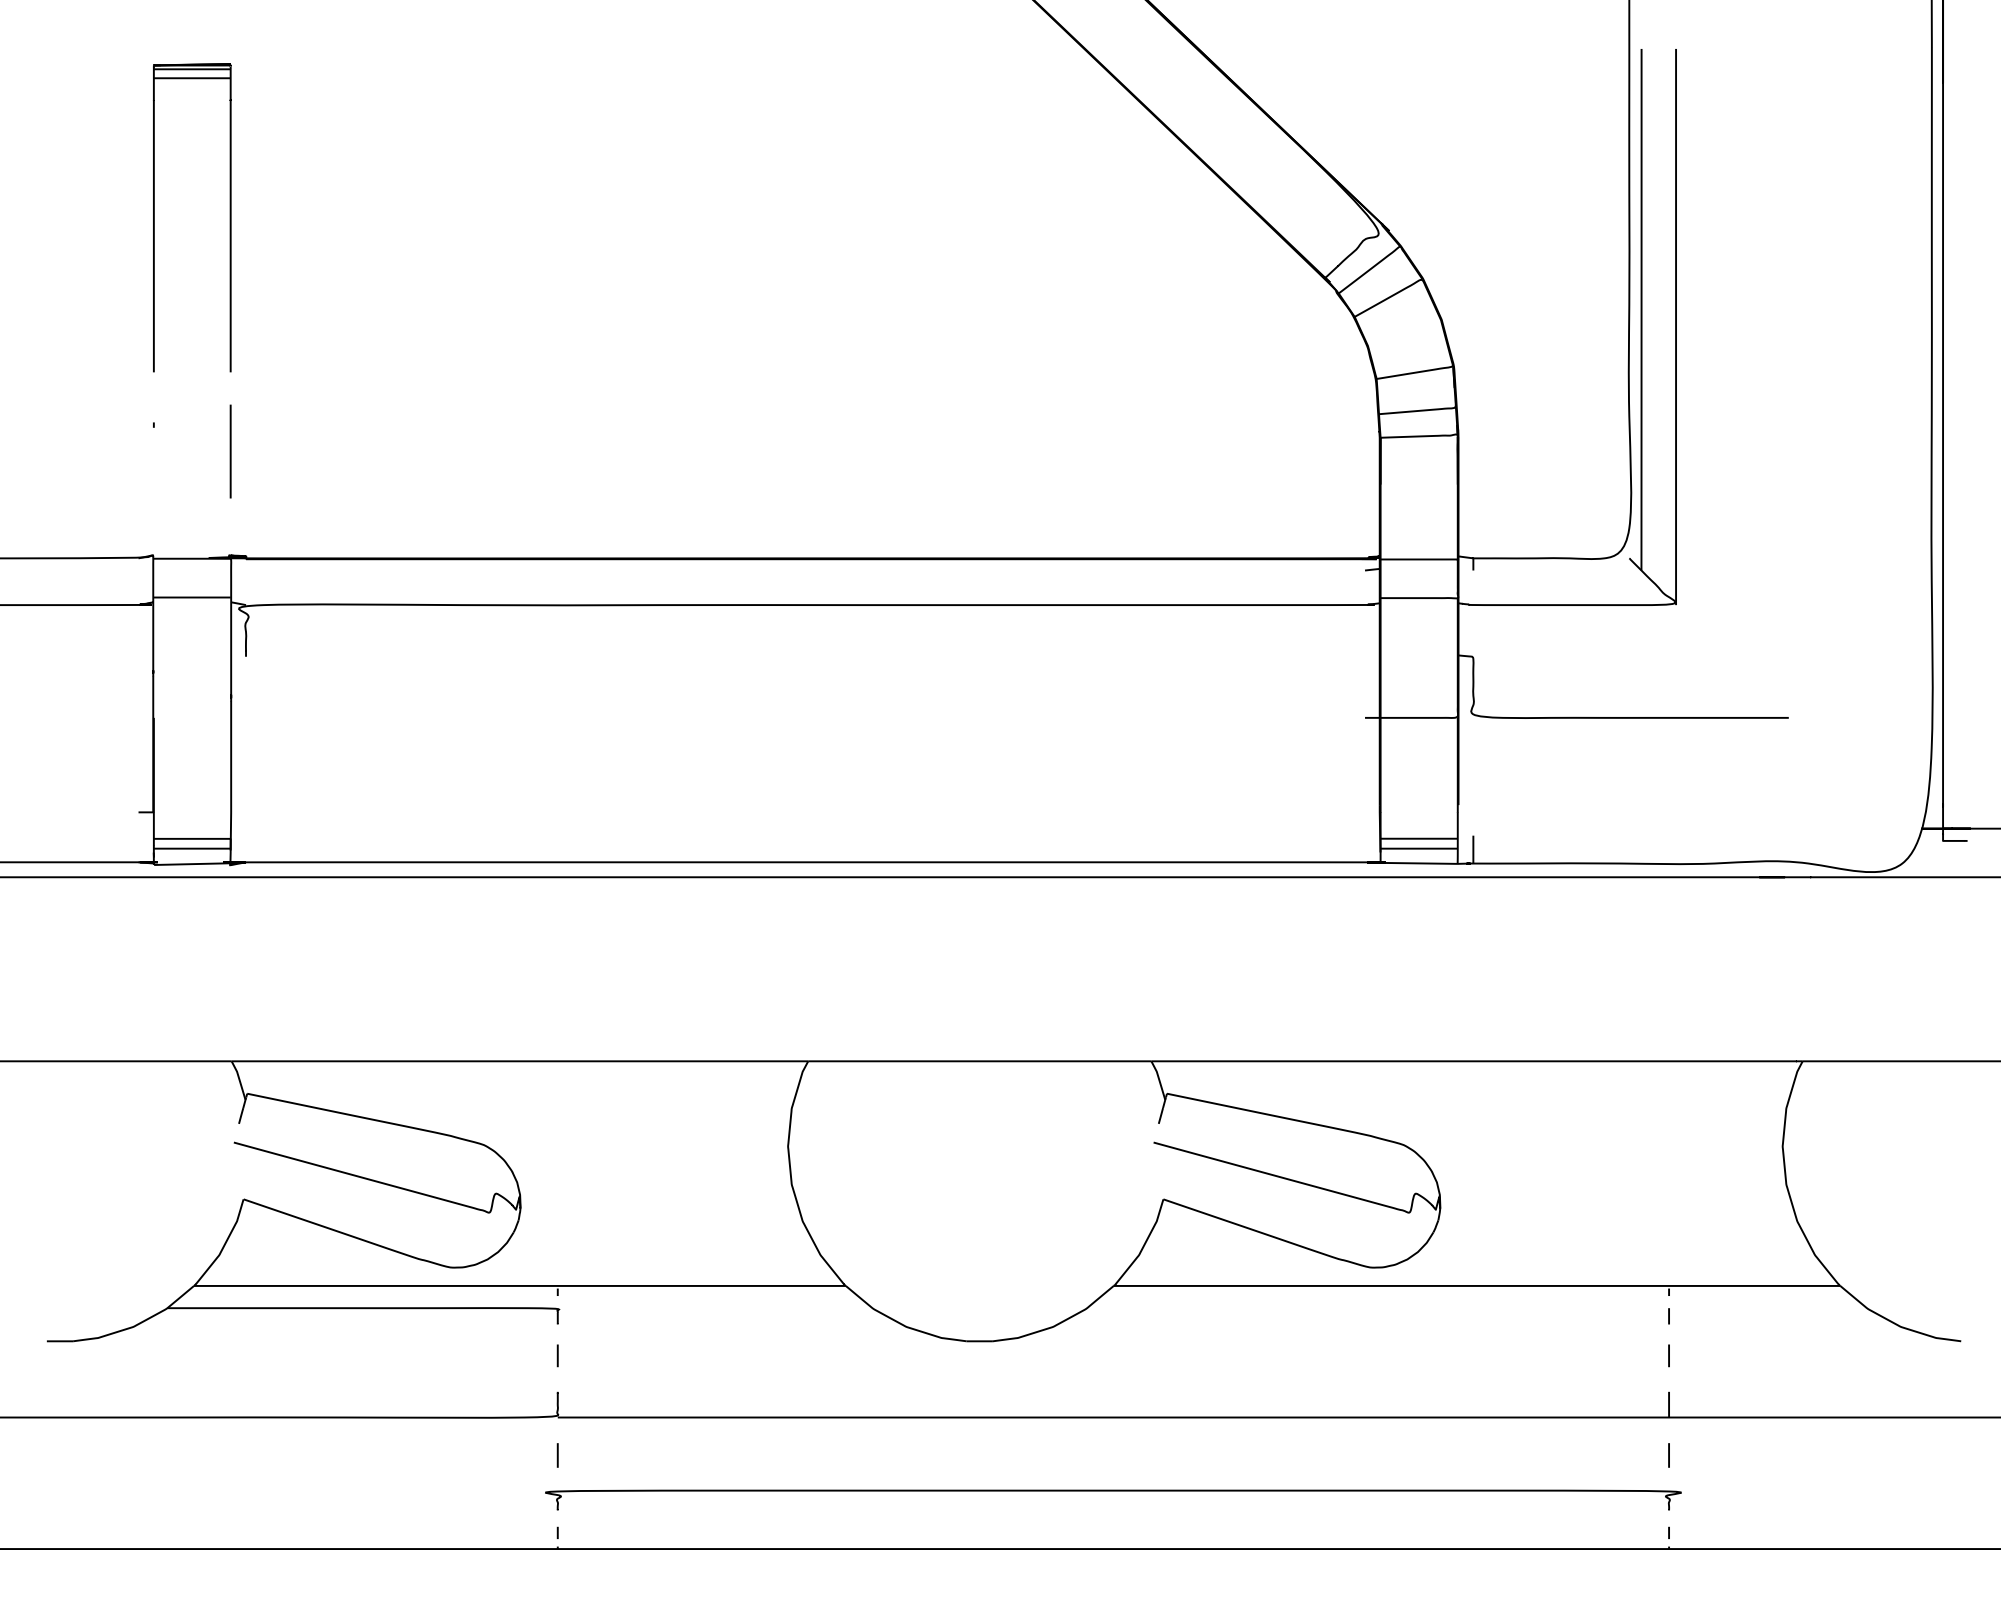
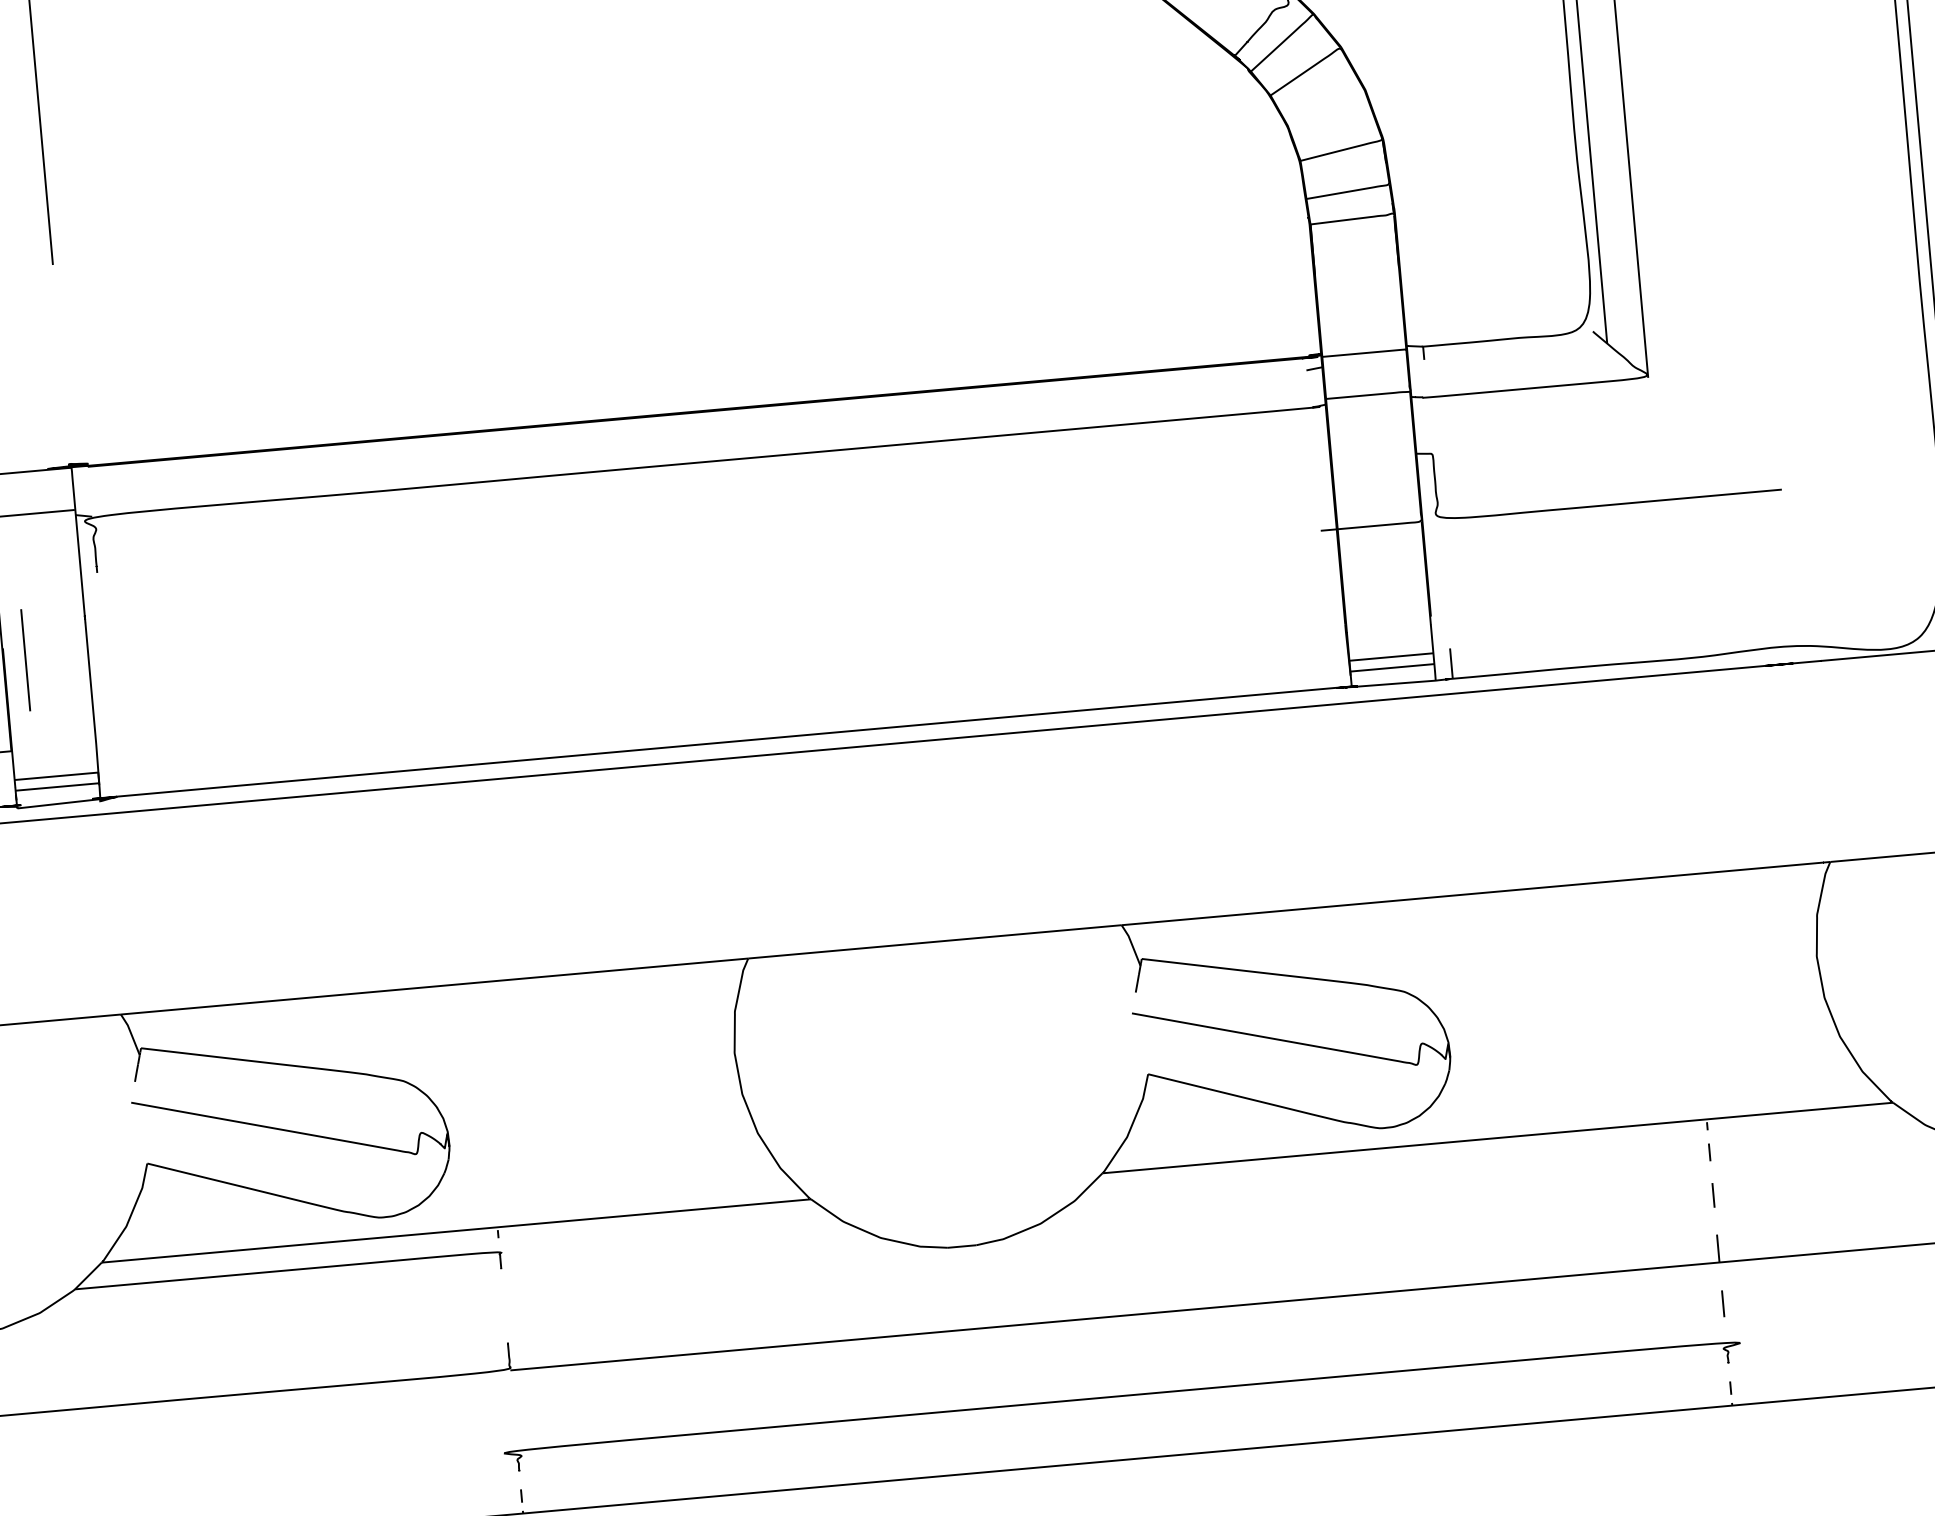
line: (230, 451) -> (25, 660), moved
line: (557, 1355) -> (504, 1302), removed
line: (557, 1455) -> (513, 1411), removed

